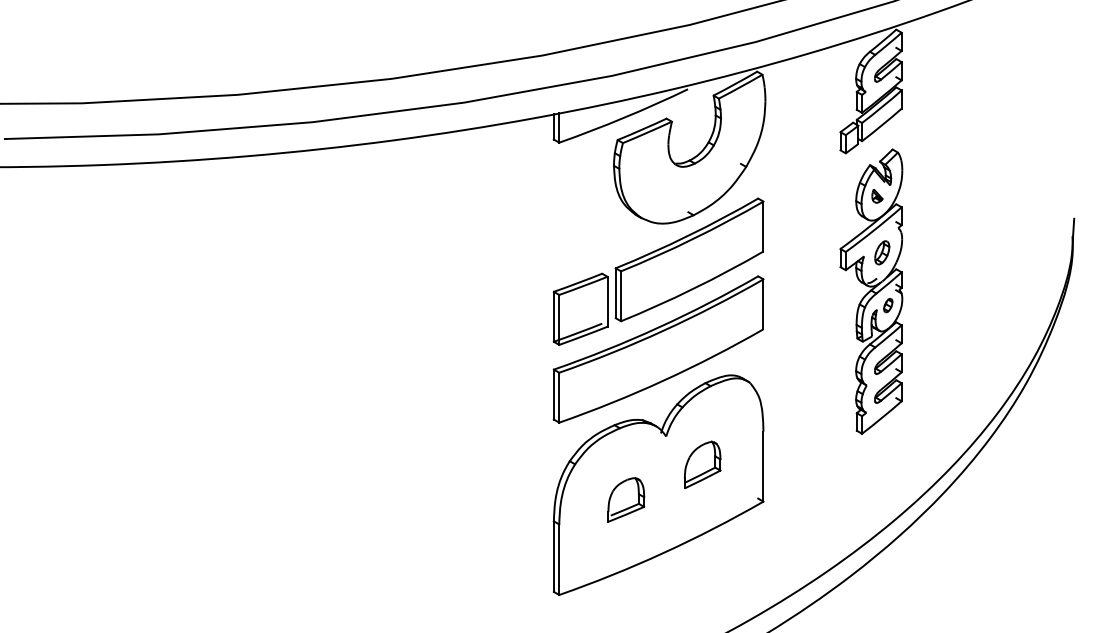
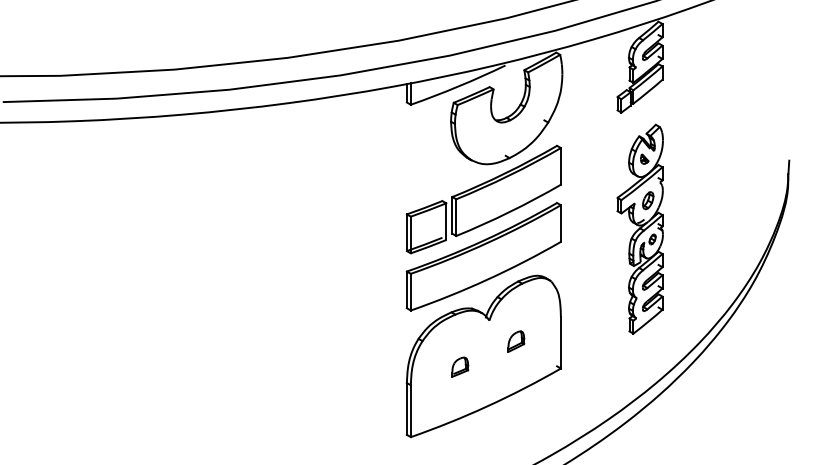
part: (870, 290) -> (639, 228), moved
part: (703, 464) -> (516, 341), size x0.6
part: (626, 498) -> (460, 366), size x0.6

